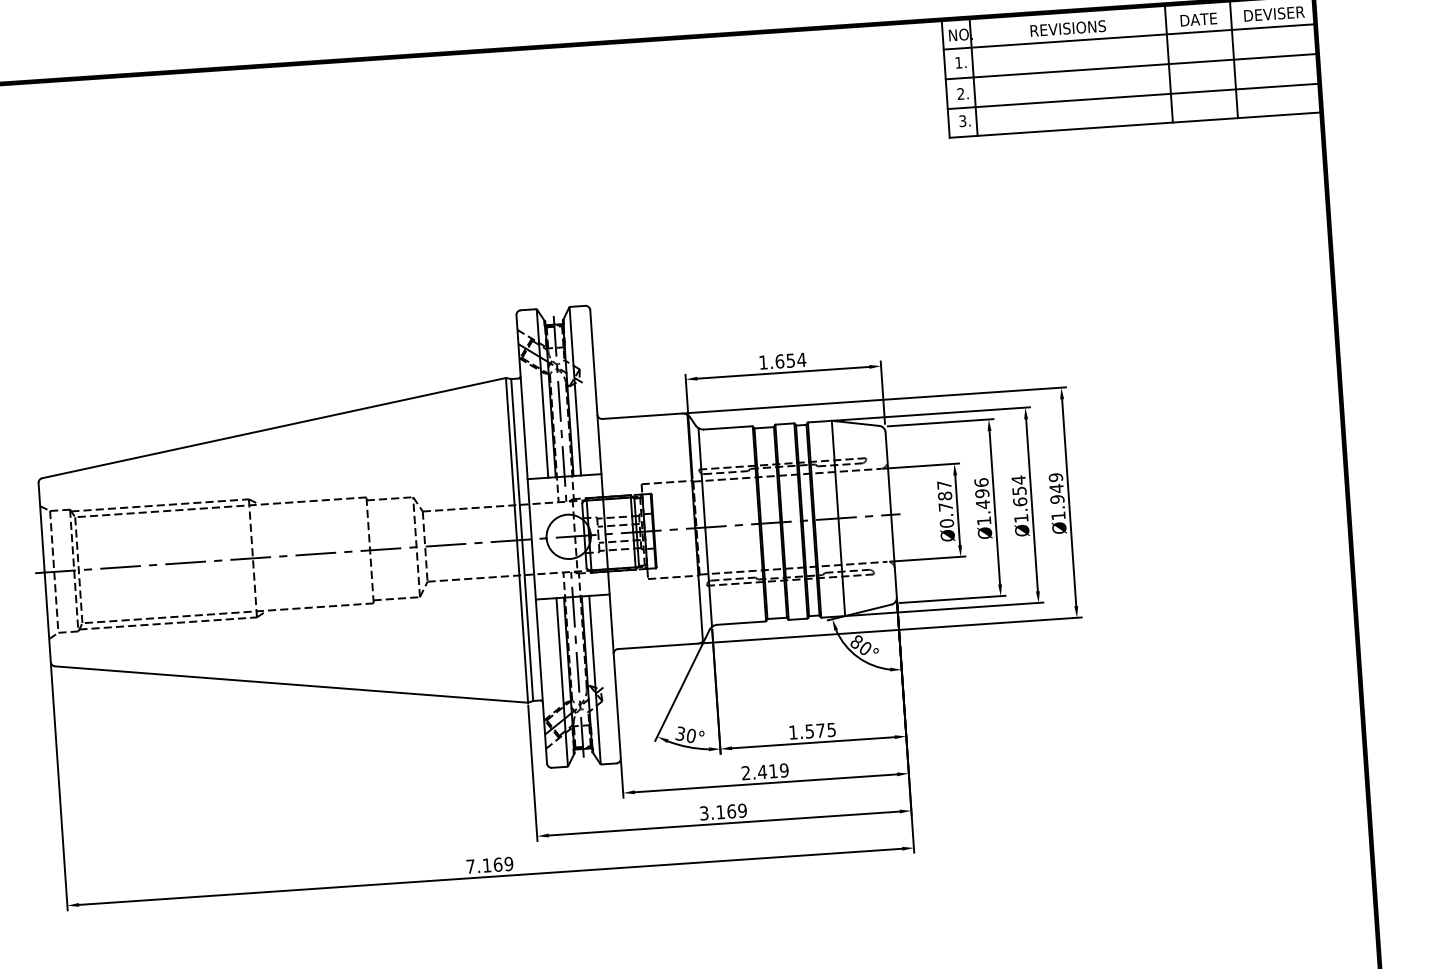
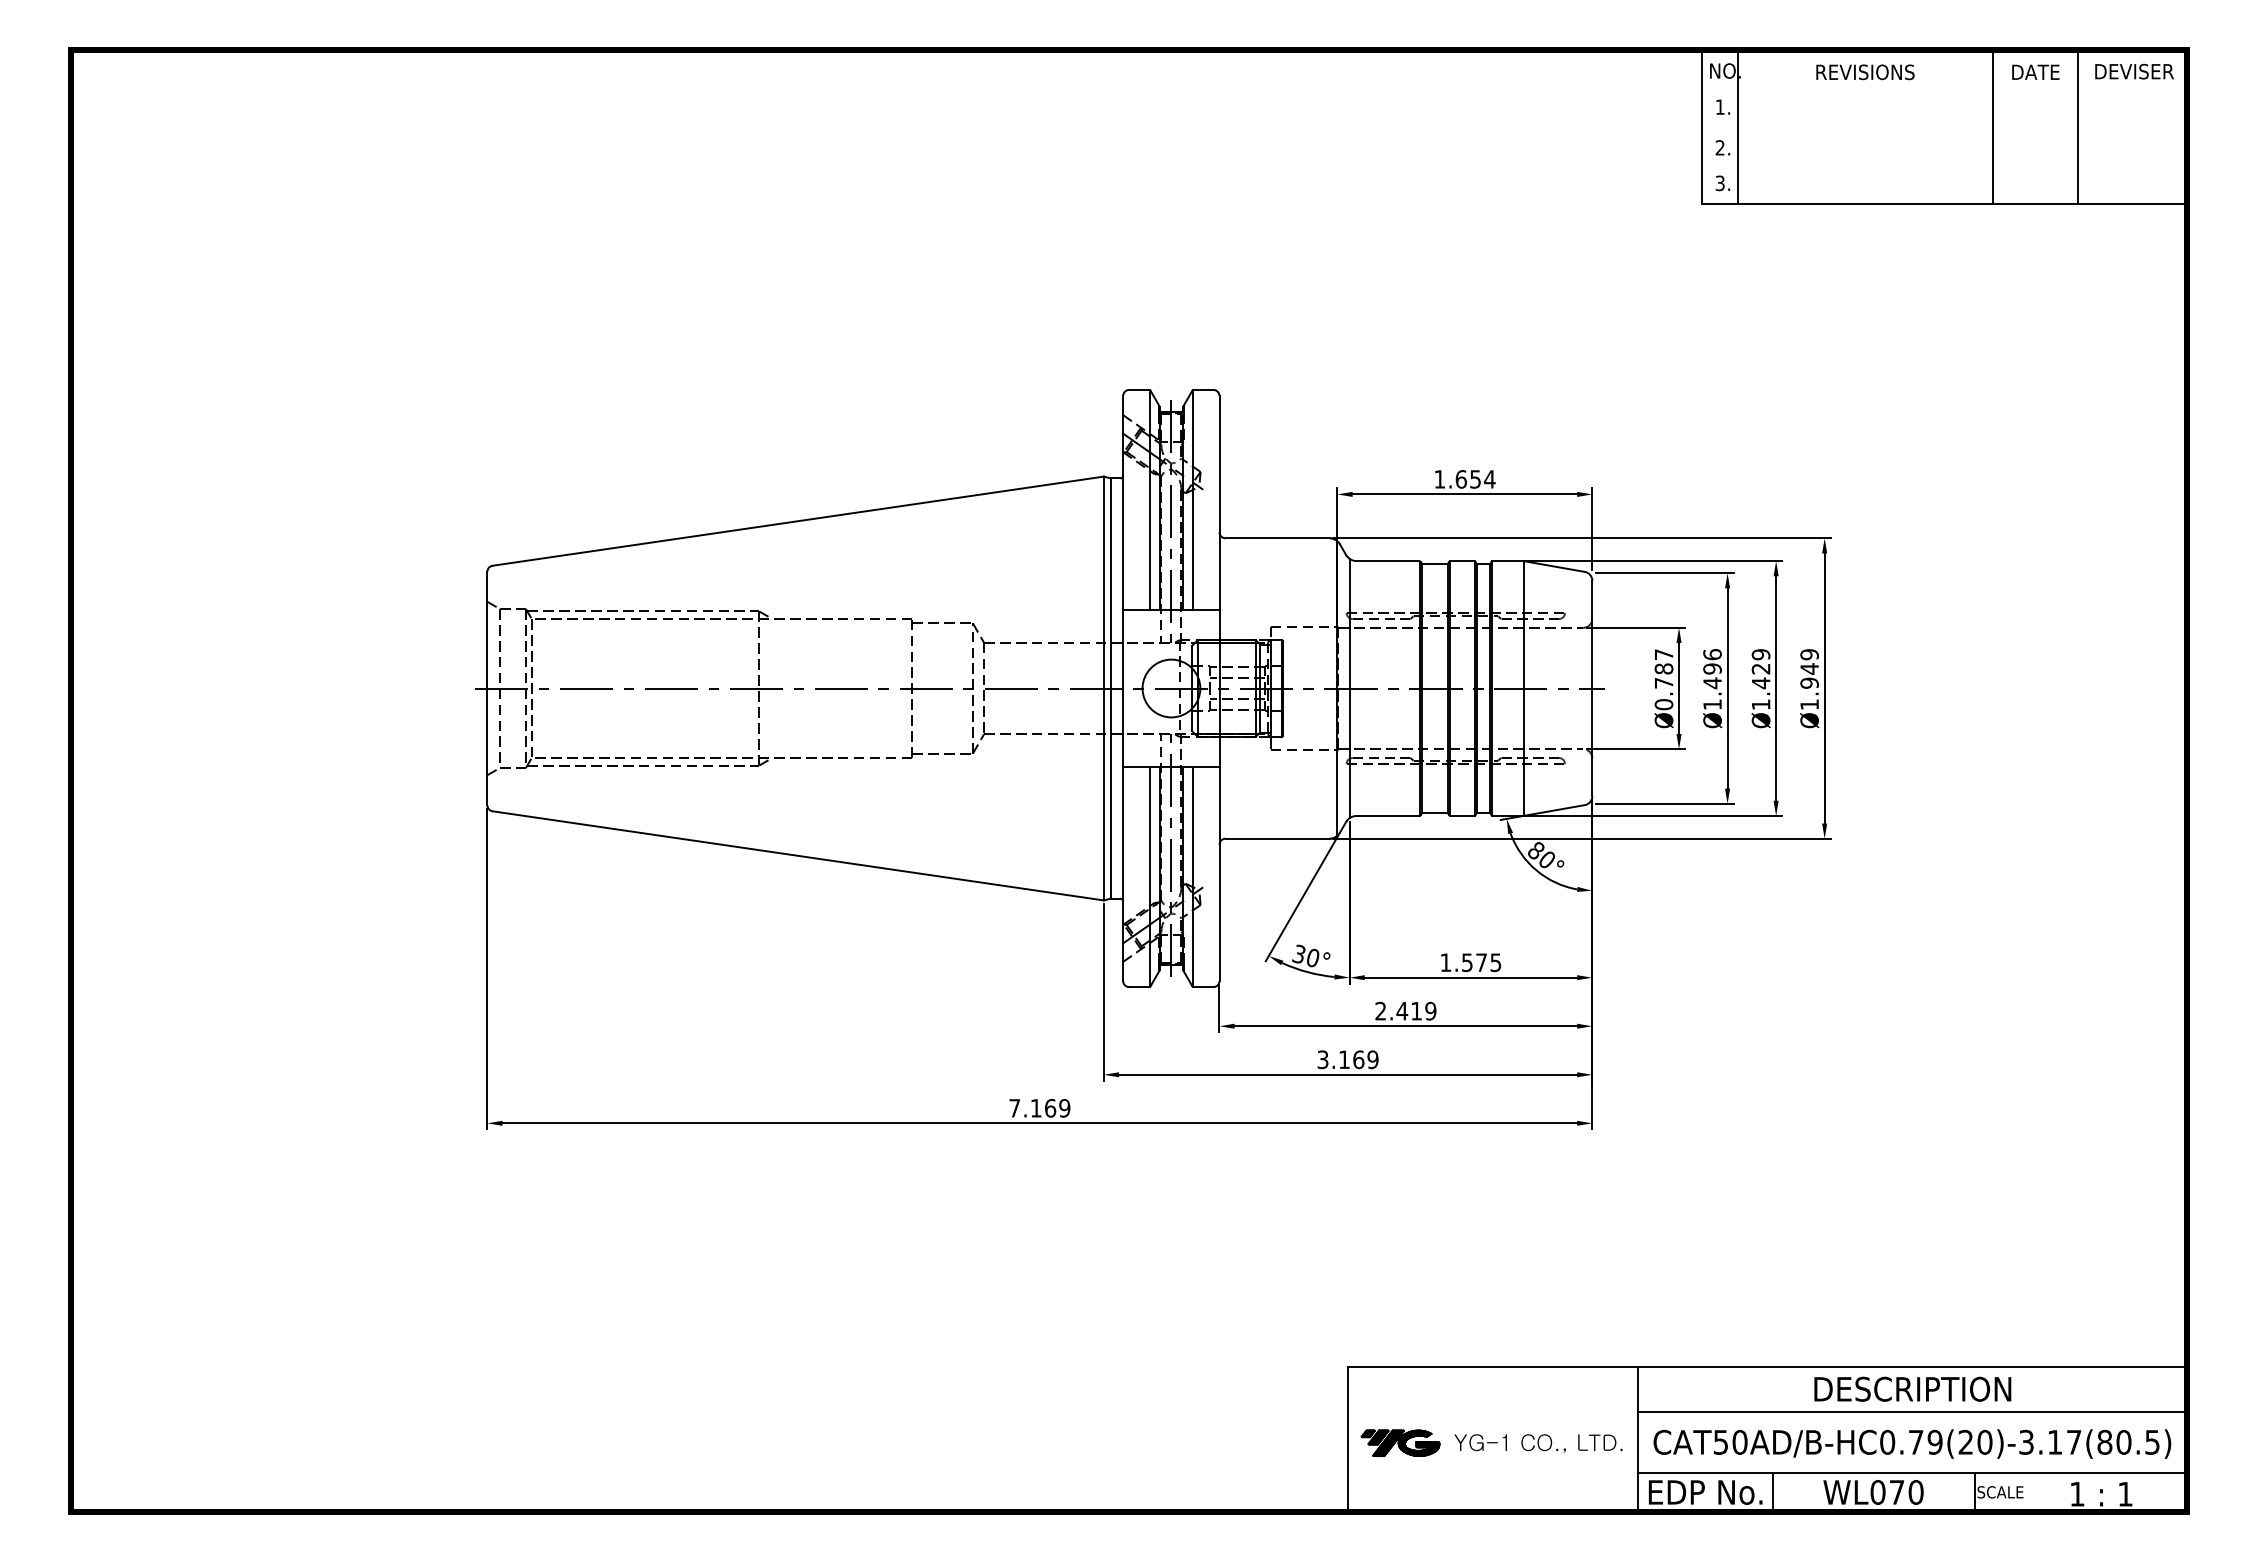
line: (1129, 36) -> (1944, 88), removed
line: (1131, 66) -> (1944, 127), removed
line: (1133, 96) -> (1944, 166), removed
text: (1018, 490) -> (1760, 668), Ø1.654 -> Ø1.429

